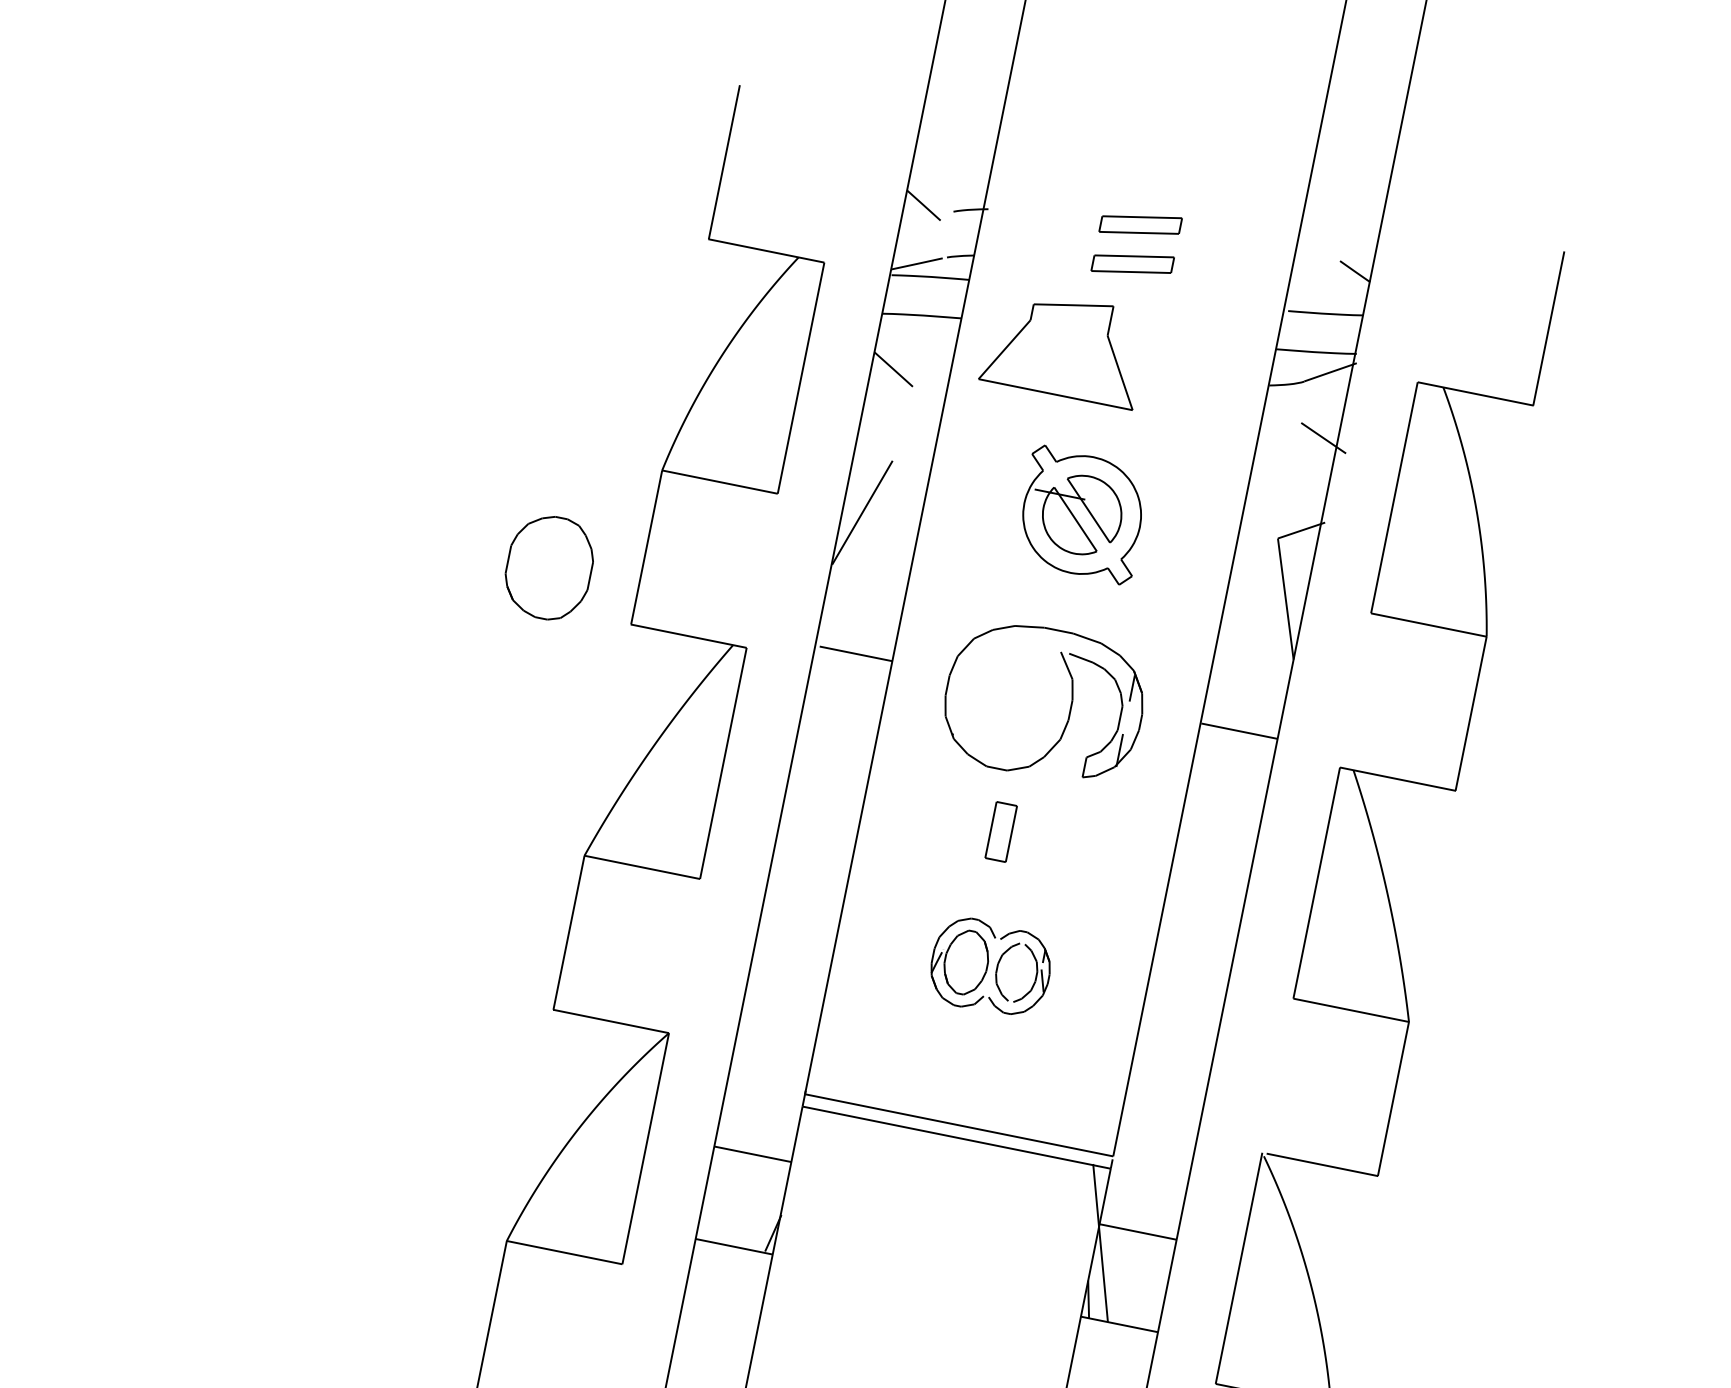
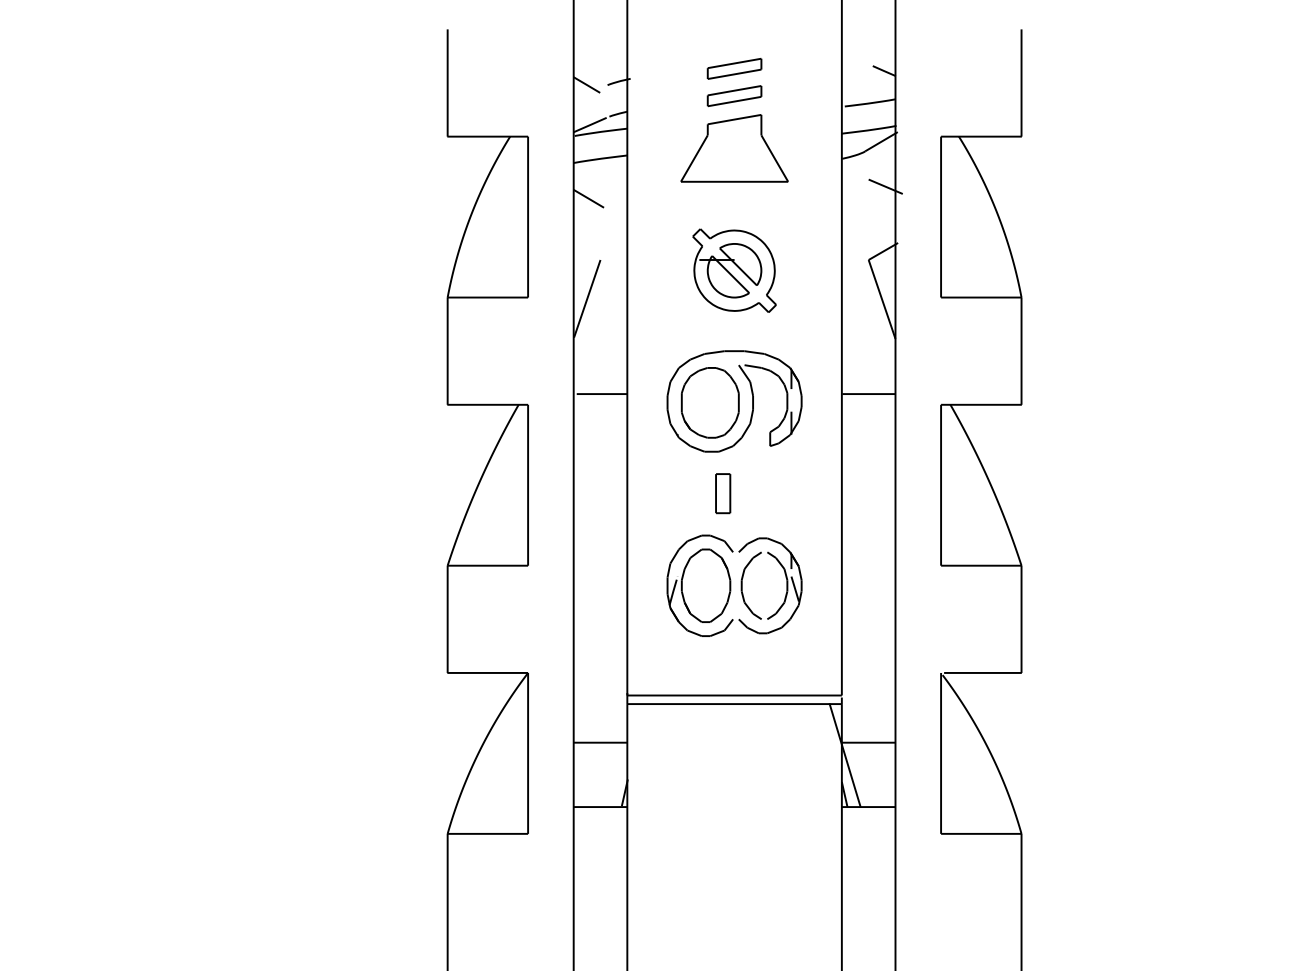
part: (1065, 346) -> (734, 148), moved
part: (548, 567) -> (709, 402), moved
part: (990, 967) -> (734, 585), size x1.67

